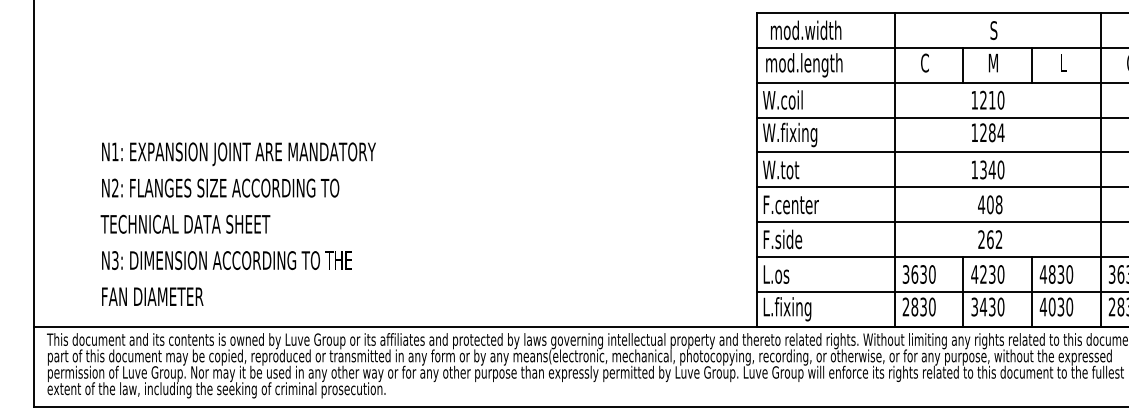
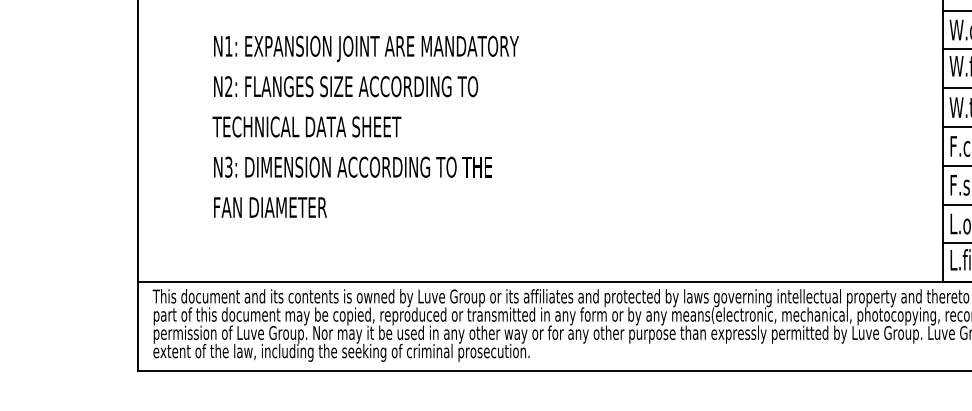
text: (237, 223) -> (364, 126), moved

